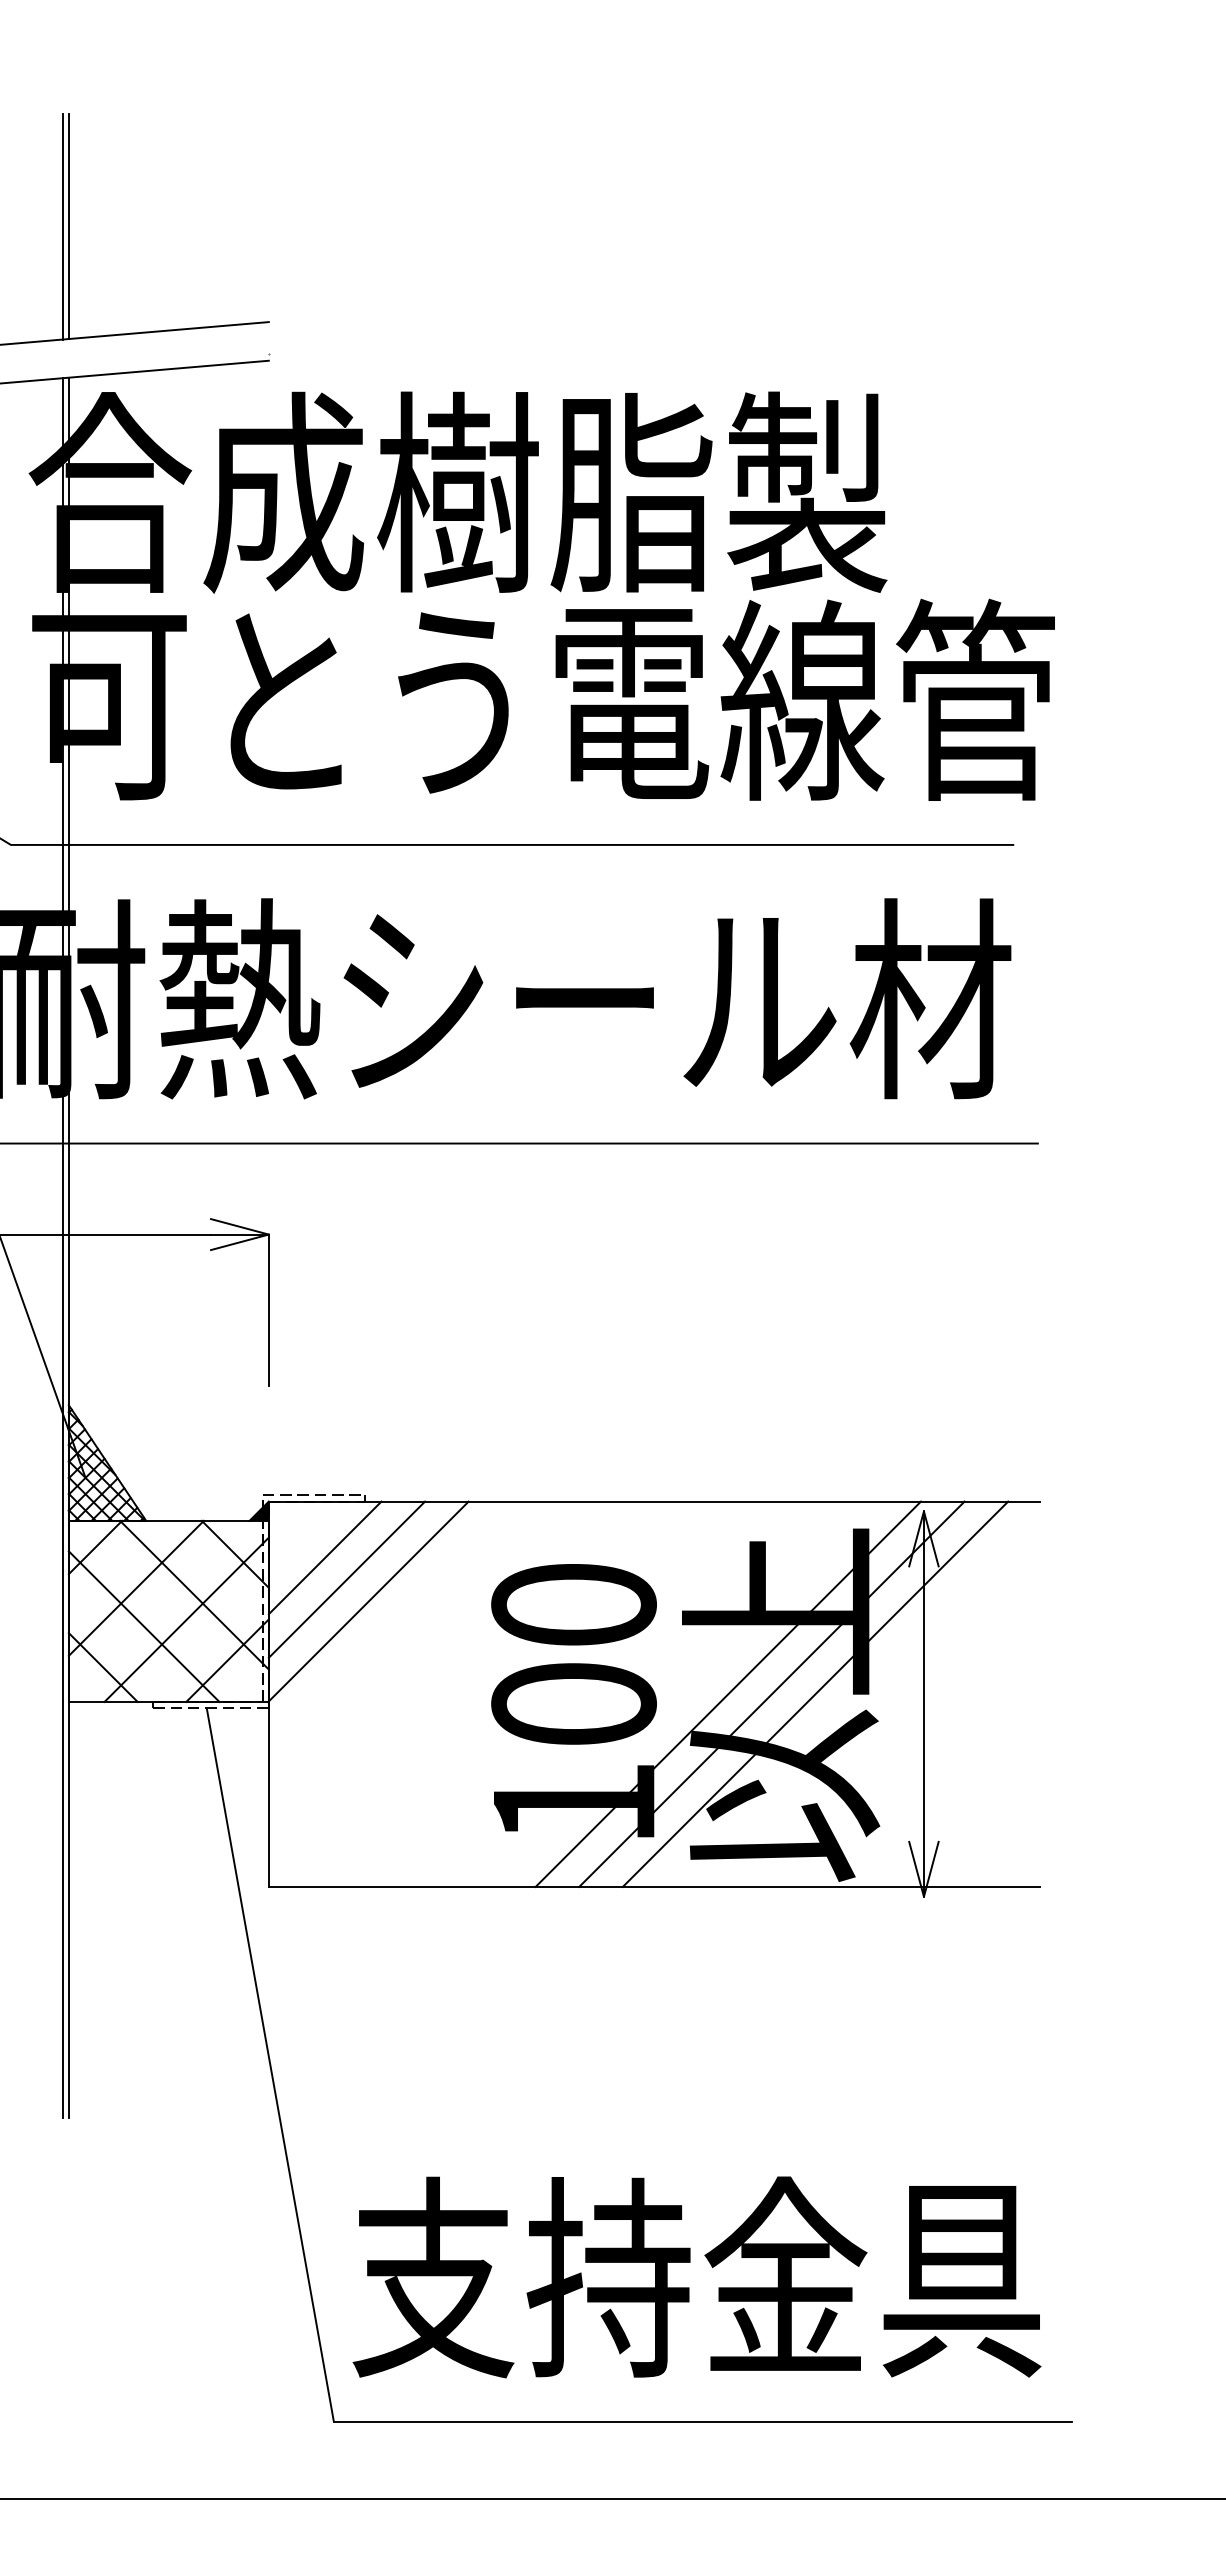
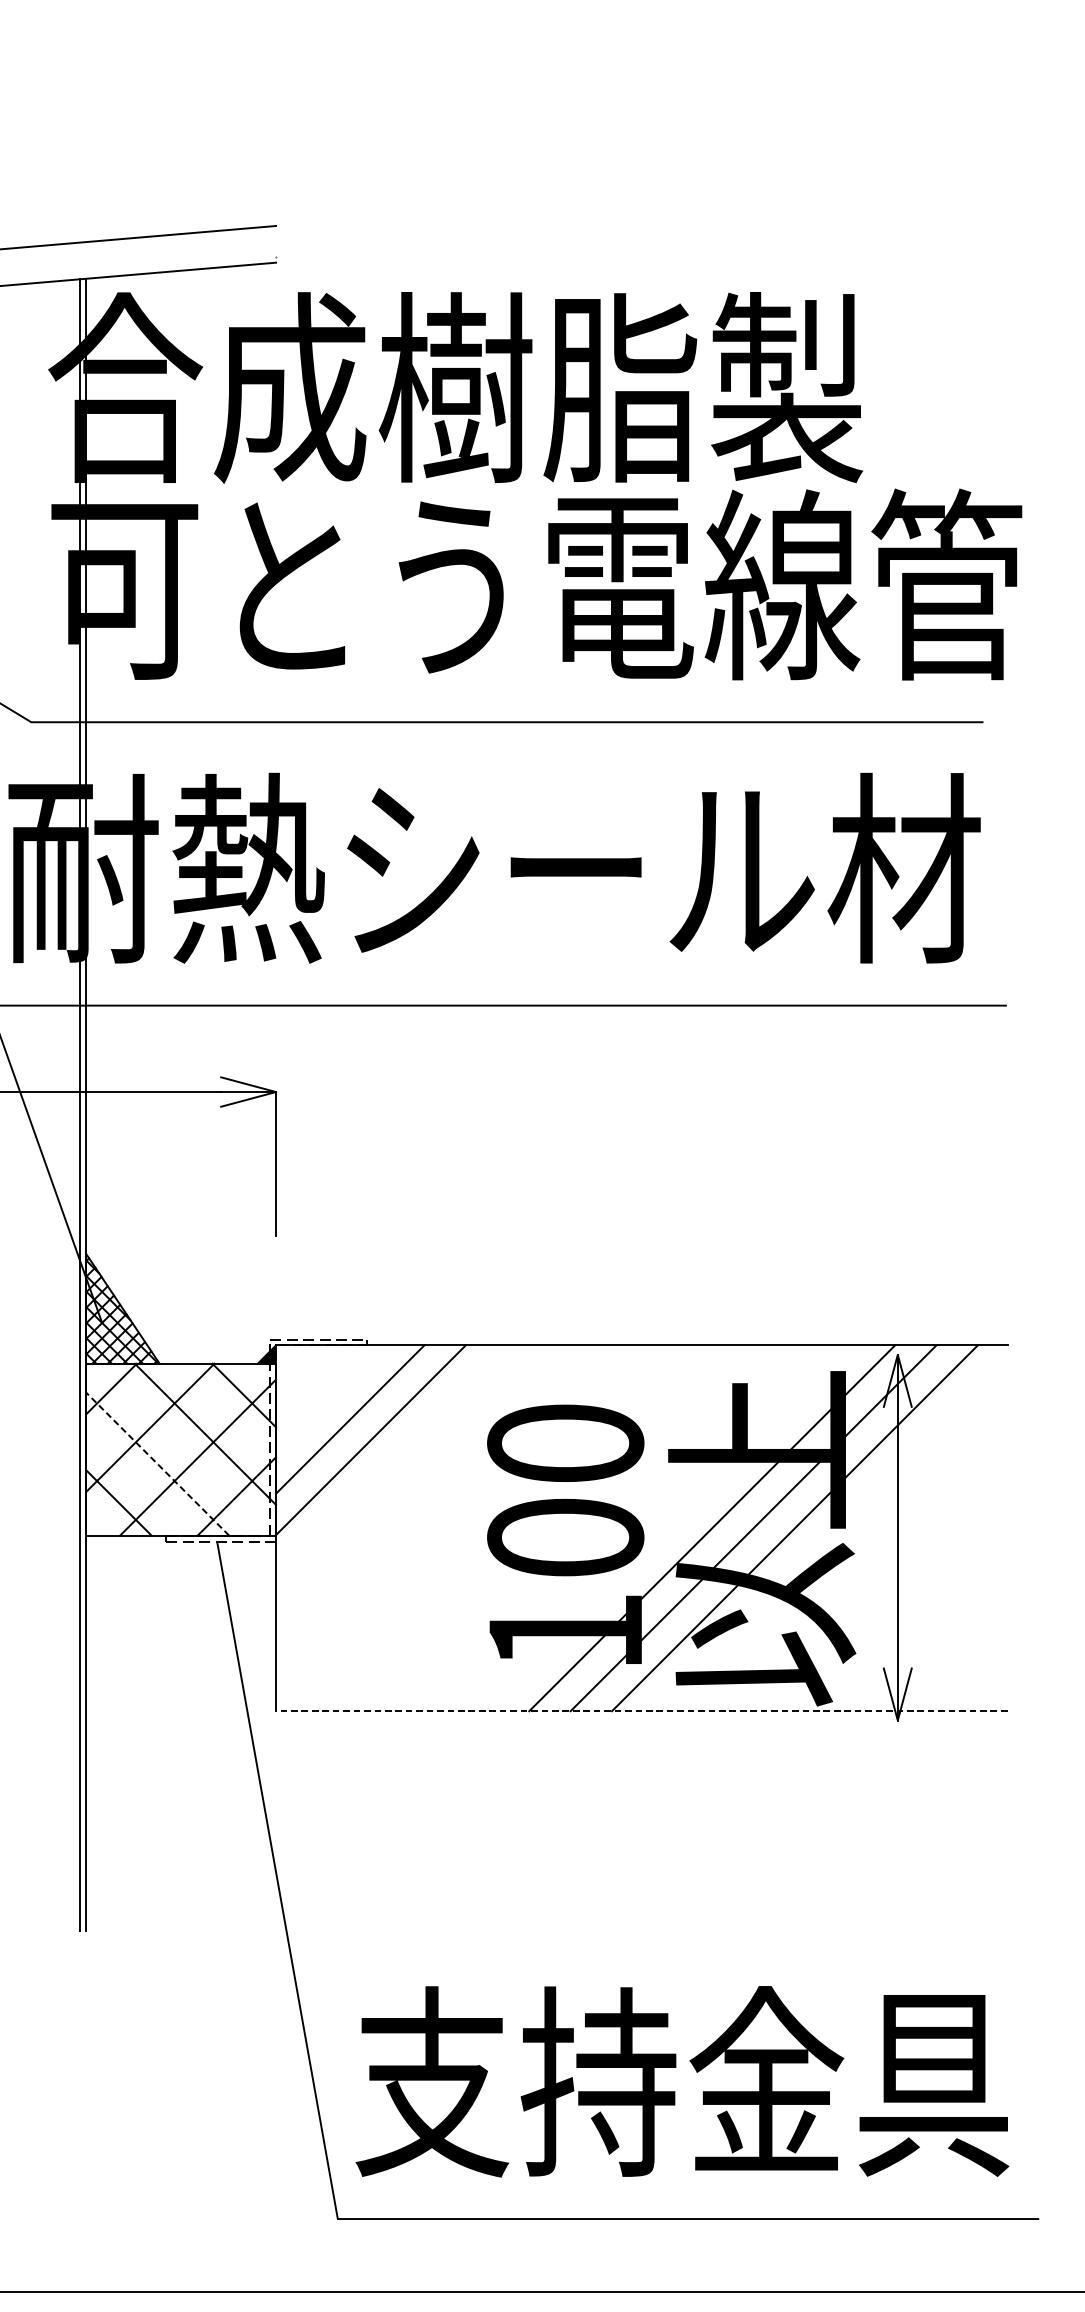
line: (62, 226) -> (80, 135), removed
line: (68, 226) -> (85, 135), removed
line: (324, 1557) -> (328, 1398), removed
line: (144, 1626) -> (158, 1464), solid -> dashed
line: (653, 1886) -> (641, 1710), solid -> dashed

